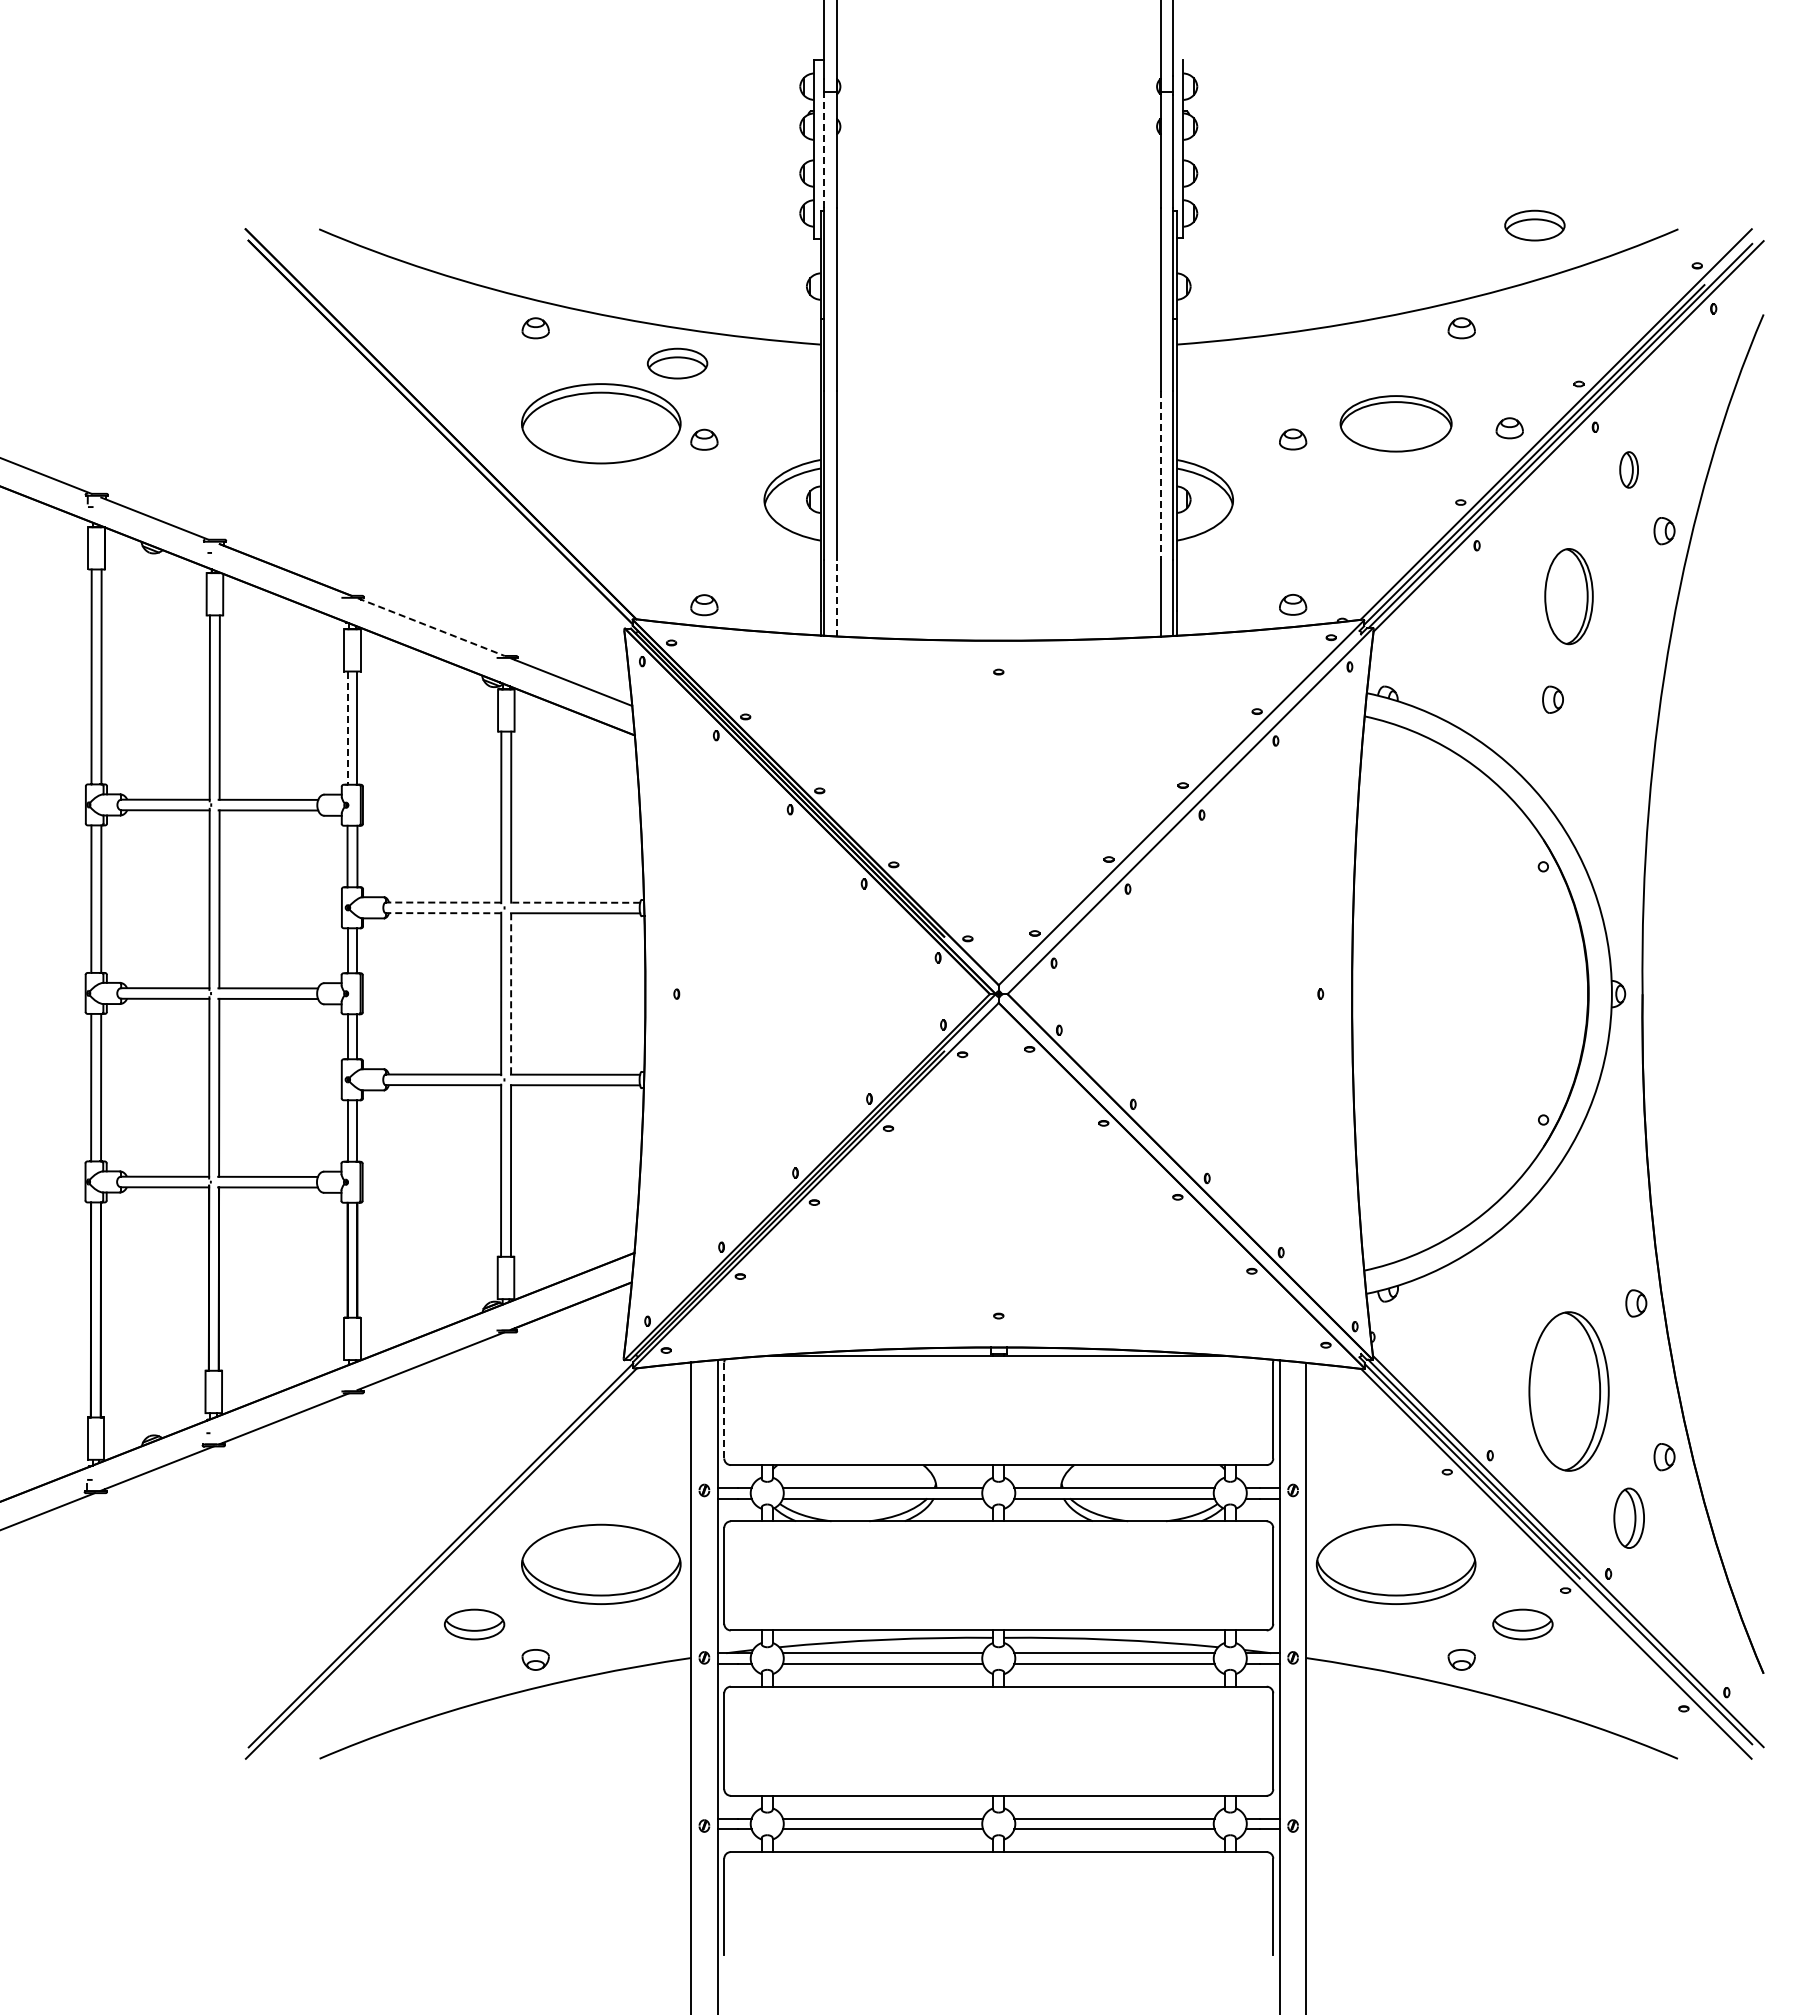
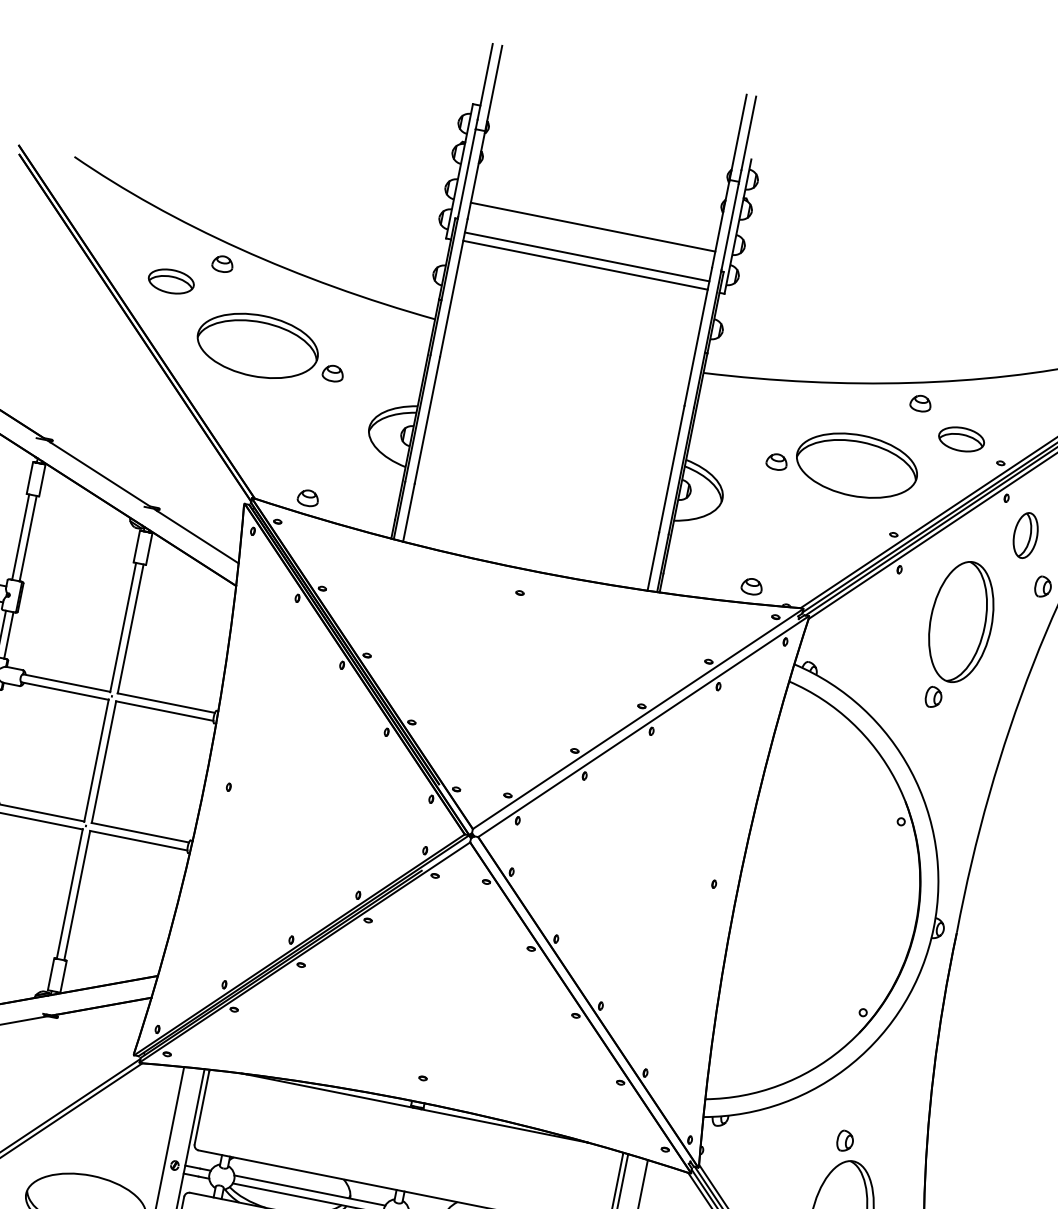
line: (824, 149) -> (467, 172), dashed -> solid
line: (998, 186) -> (592, 226), added
part: (1534, 225) -> (961, 439), moved
line: (998, 226) -> (586, 257), added
line: (998, 237) -> (585, 265), added
part: (677, 363) -> (171, 281), moved
part: (1395, 423) -> (856, 465), size x1.43
part: (1509, 428) -> (941, 486), removed
part: (1628, 469) -> (1025, 535), size x1.67
line: (1160, 476) -> (671, 469), dashed -> solid
part: (1568, 596) -> (960, 621), size x1.67
line: (836, 597) -> (408, 512), dashed -> solid
line: (431, 627) -> (99, 473), dashed -> solid
line: (347, 728) -> (20, 537), dashed -> solid
line: (443, 902) -> (66, 683), dashed -> solid
line: (575, 902) -> (166, 702), dashed -> solid
line: (443, 913) -> (65, 691), dashed -> solid
line: (511, 993) -> (104, 761), dashed -> solid
part: (1636, 1303) -> (845, 1141), moved
line: (724, 1410) -> (202, 1108), dashed -> solid

